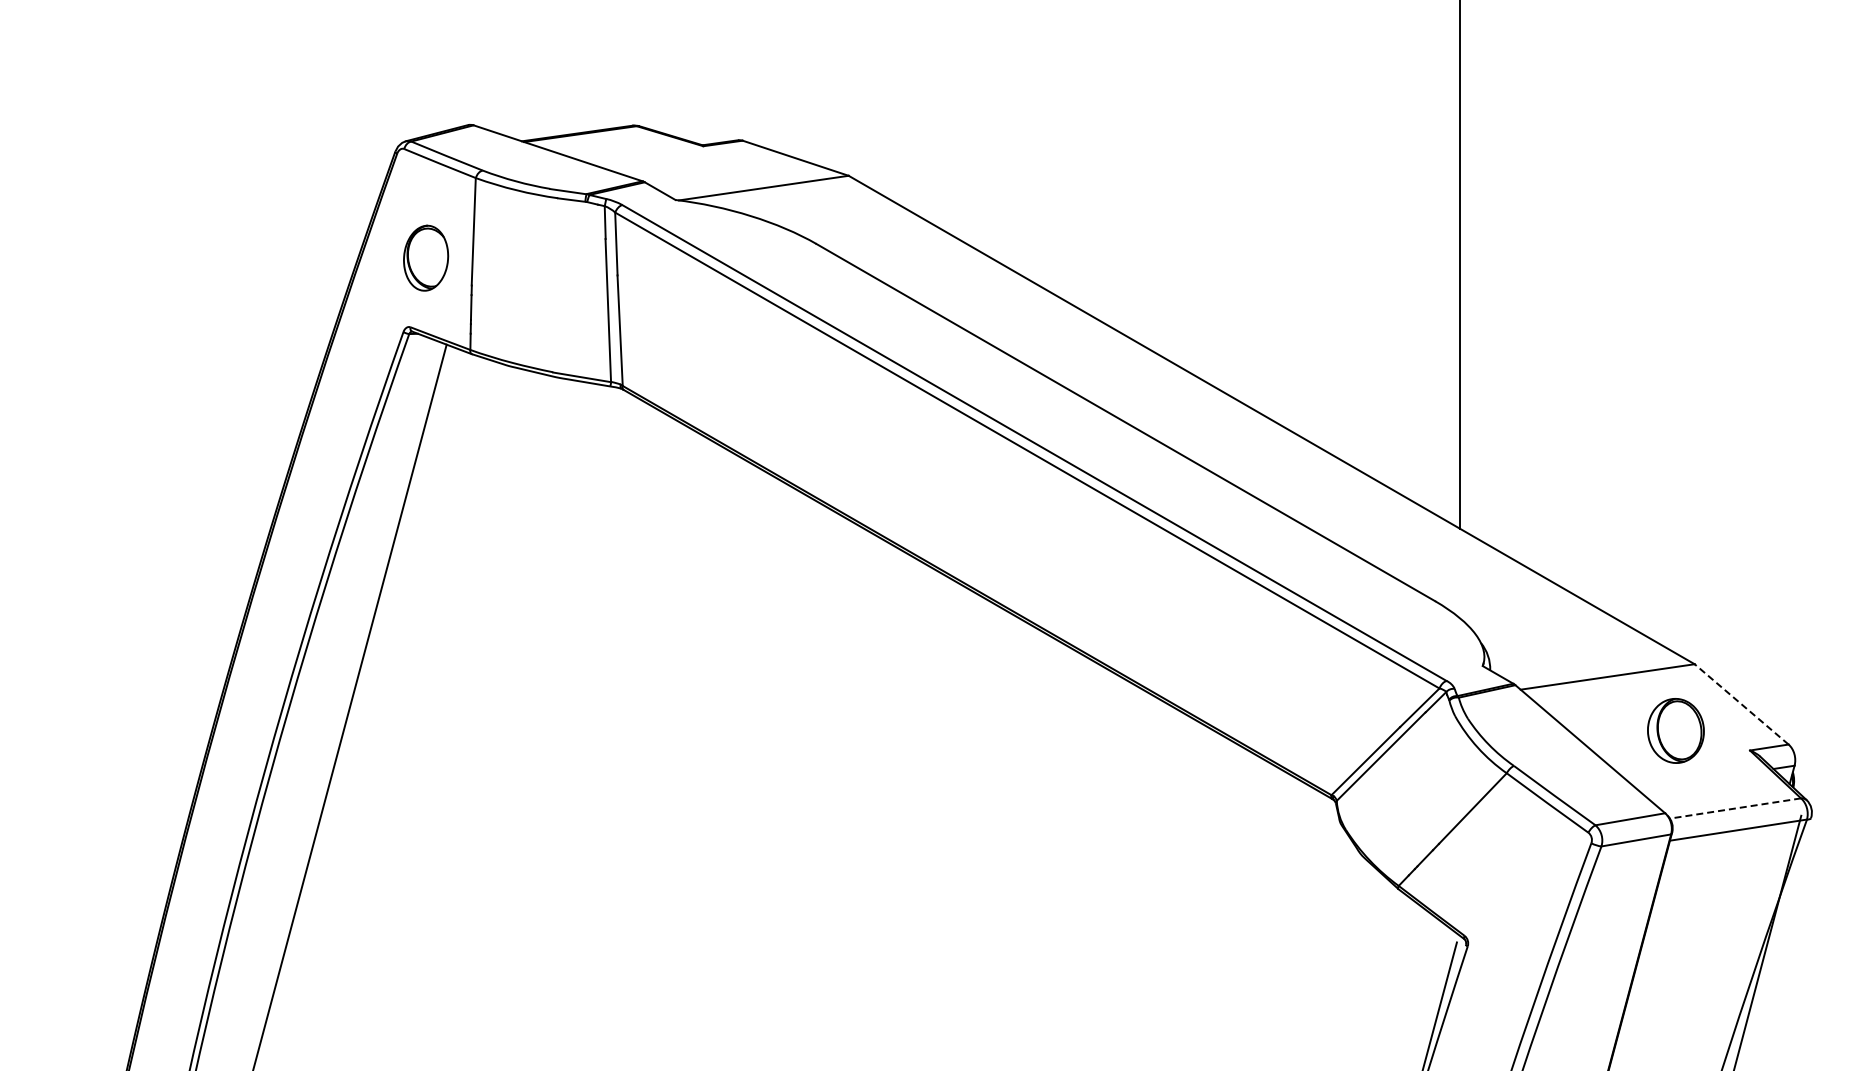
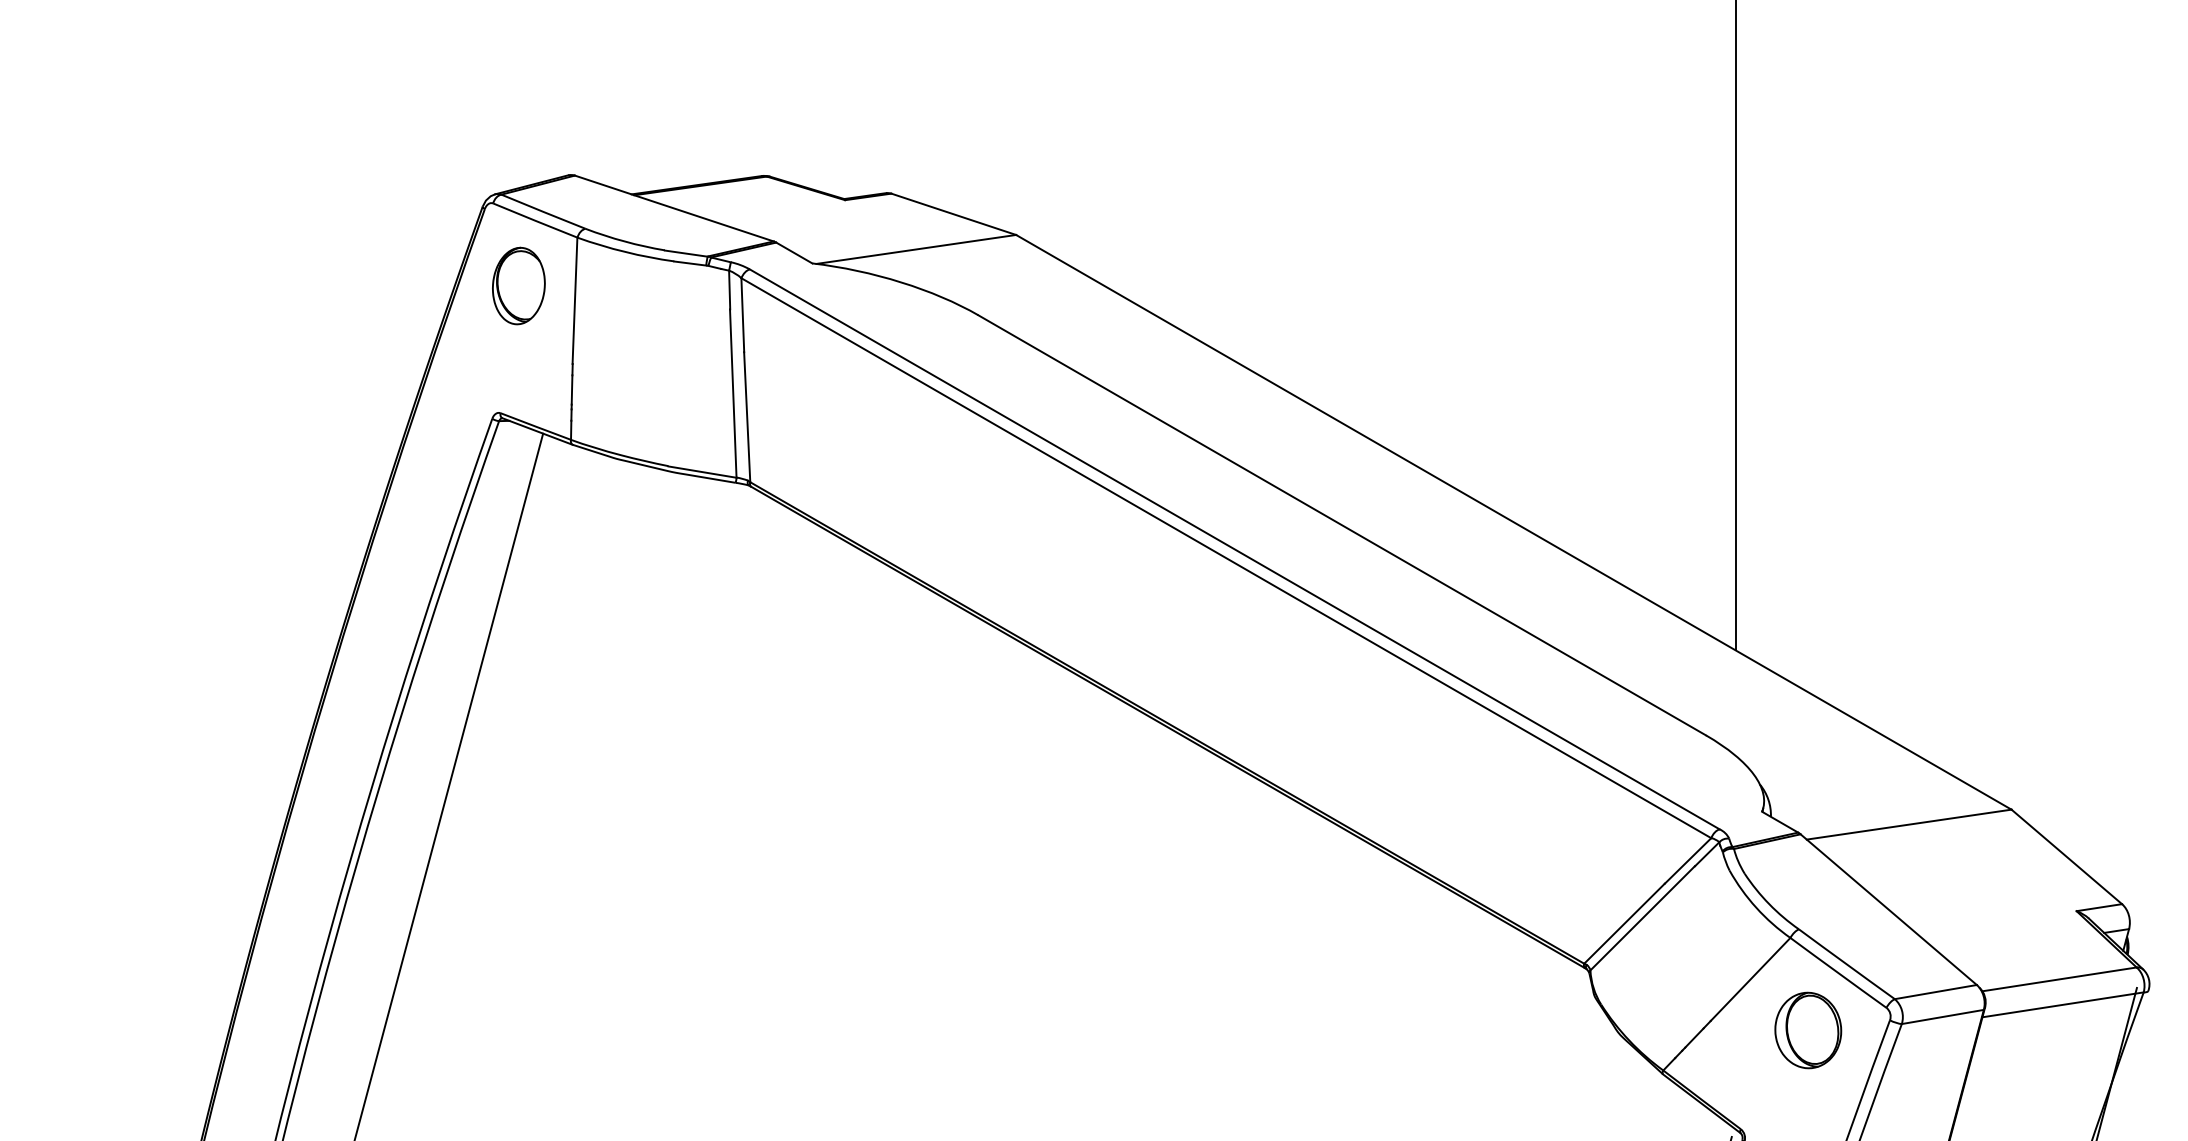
part: (426, 257) -> (519, 285), moved
line: (1741, 704) -> (2066, 857), dashed -> solid
part: (1675, 730) -> (1807, 1029), moved
line: (1735, 808) -> (2059, 979), dashed -> solid

